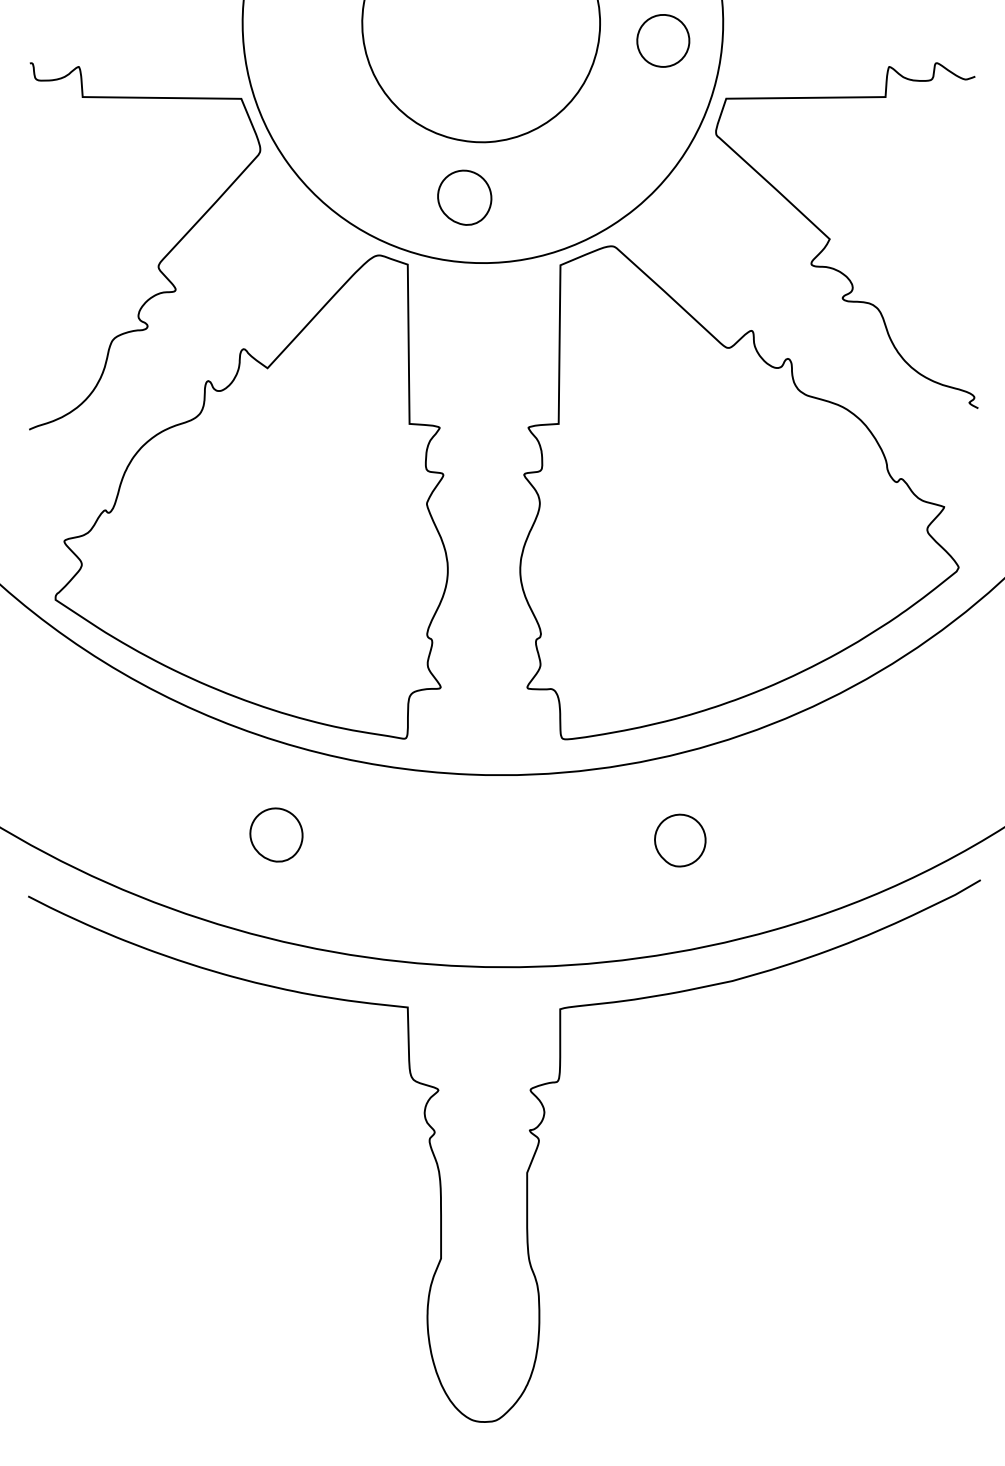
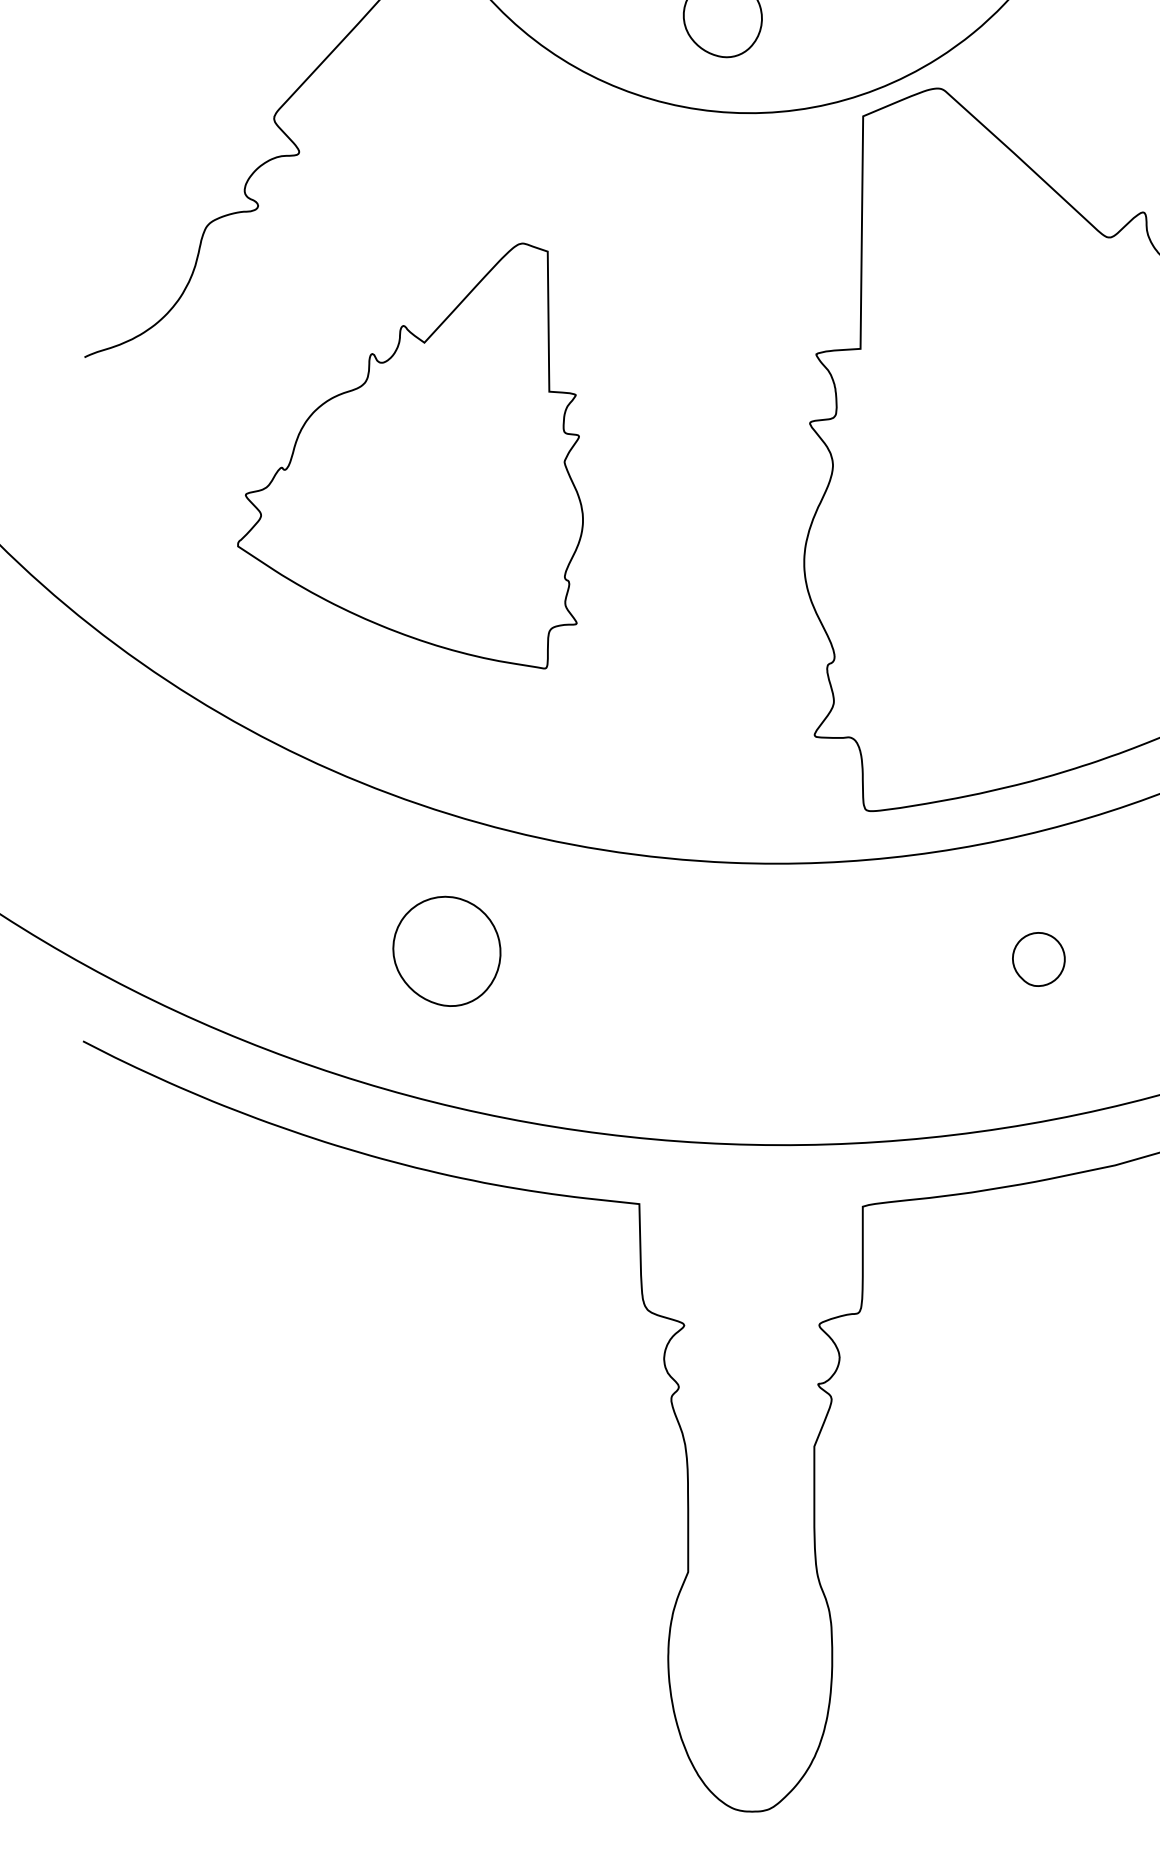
part: (251, 496) -> (410, 455), size x0.6
part: (276, 834) -> (446, 950), size x1.4
part: (680, 840) -> (1039, 959), size x0.7

